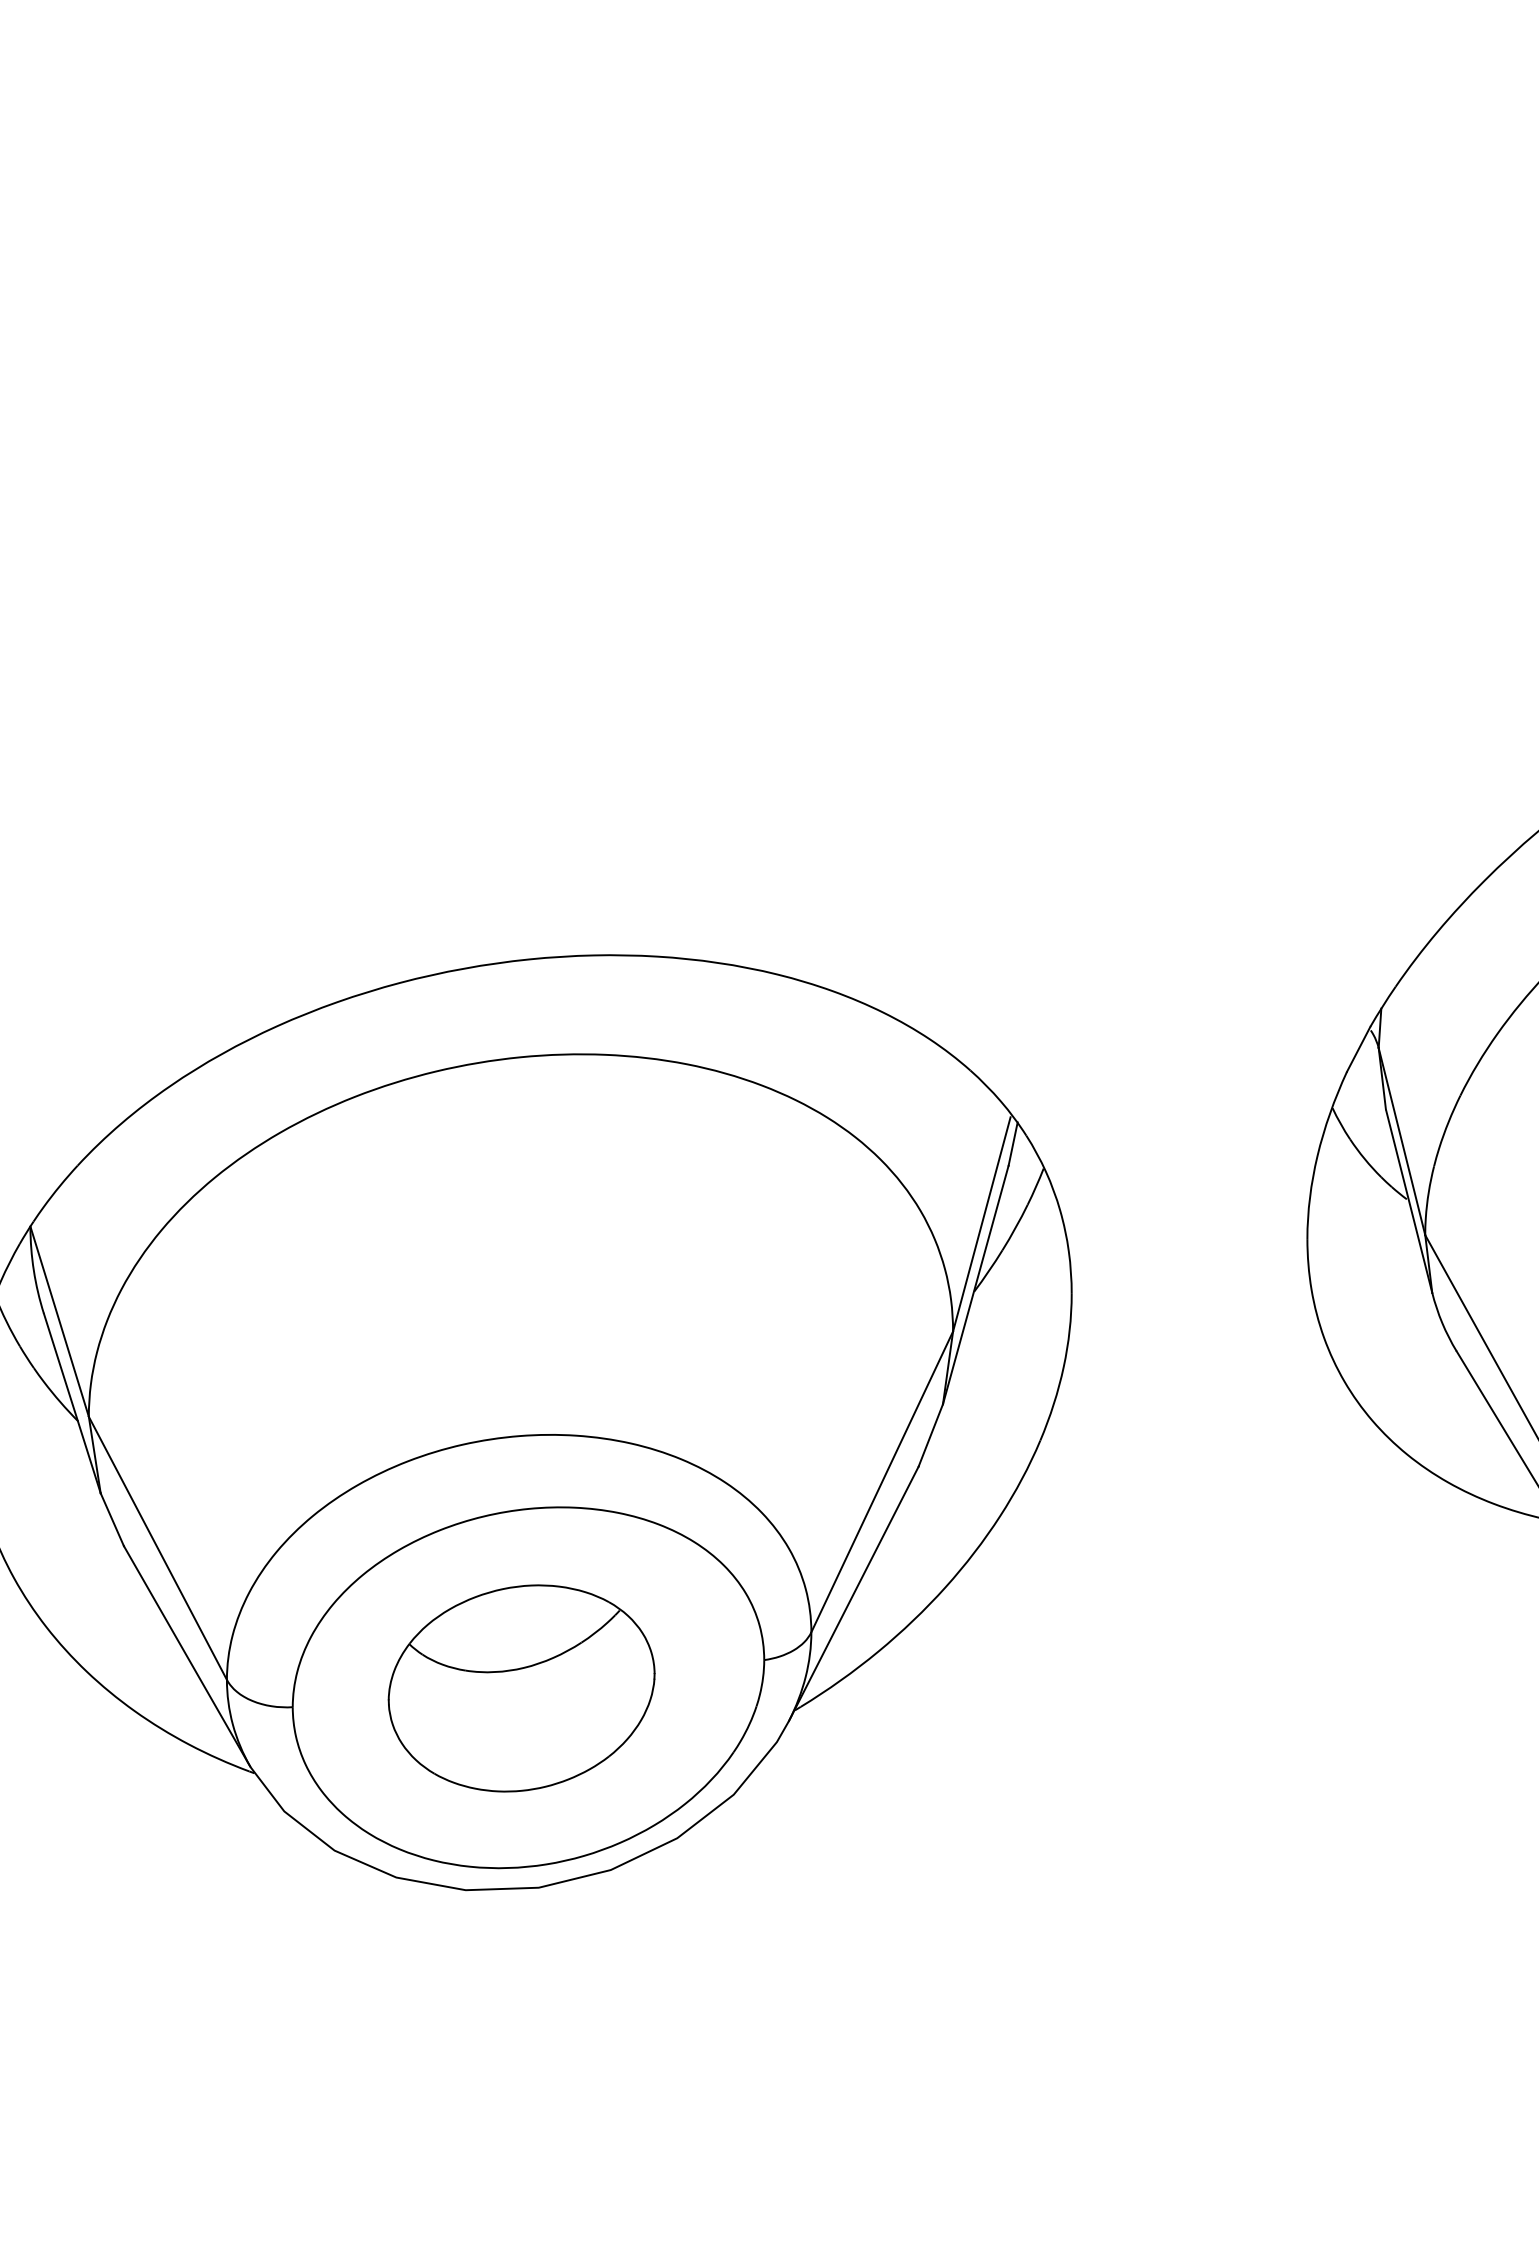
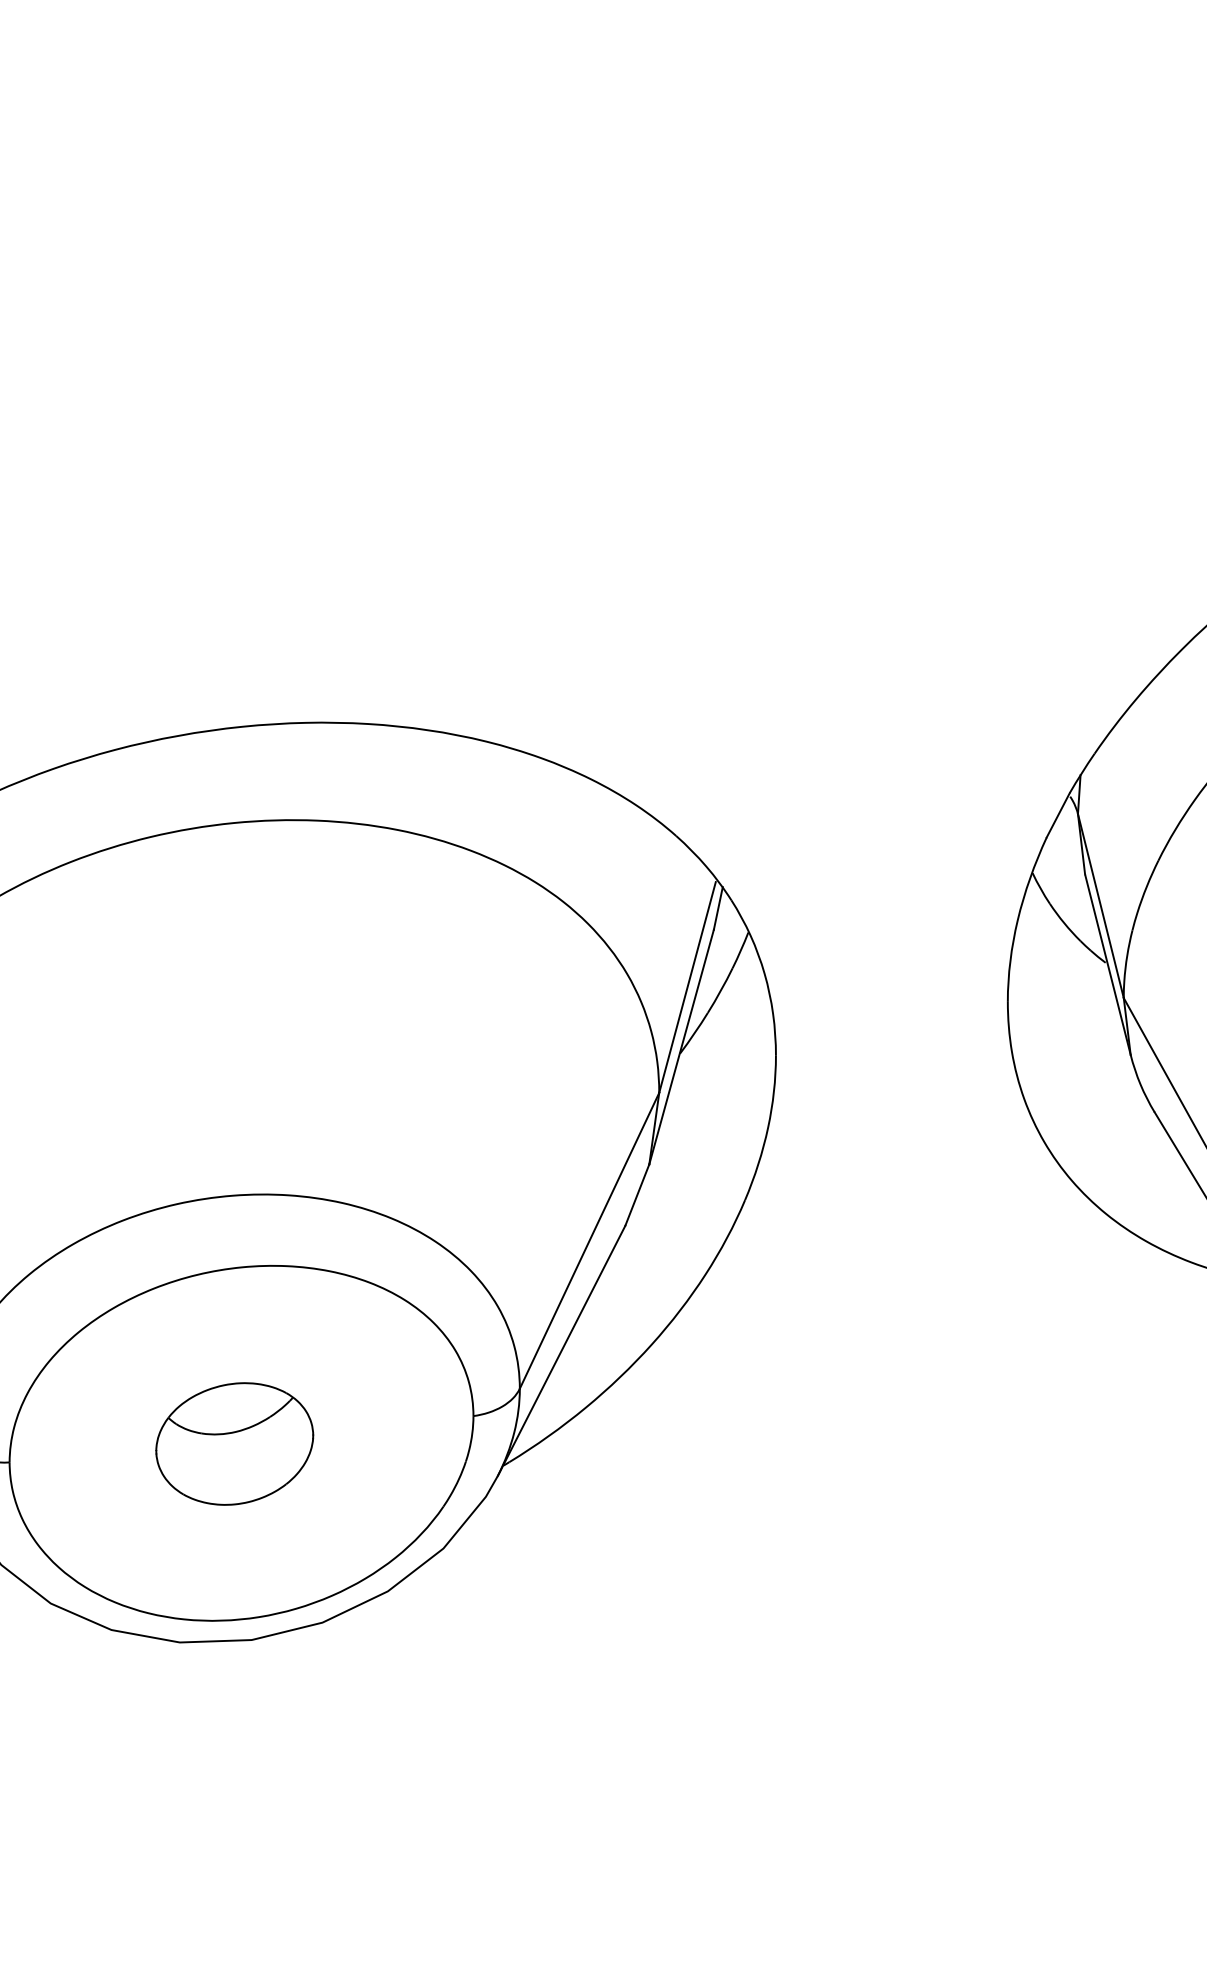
part: (521, 1688) -> (234, 1444), size x0.6

